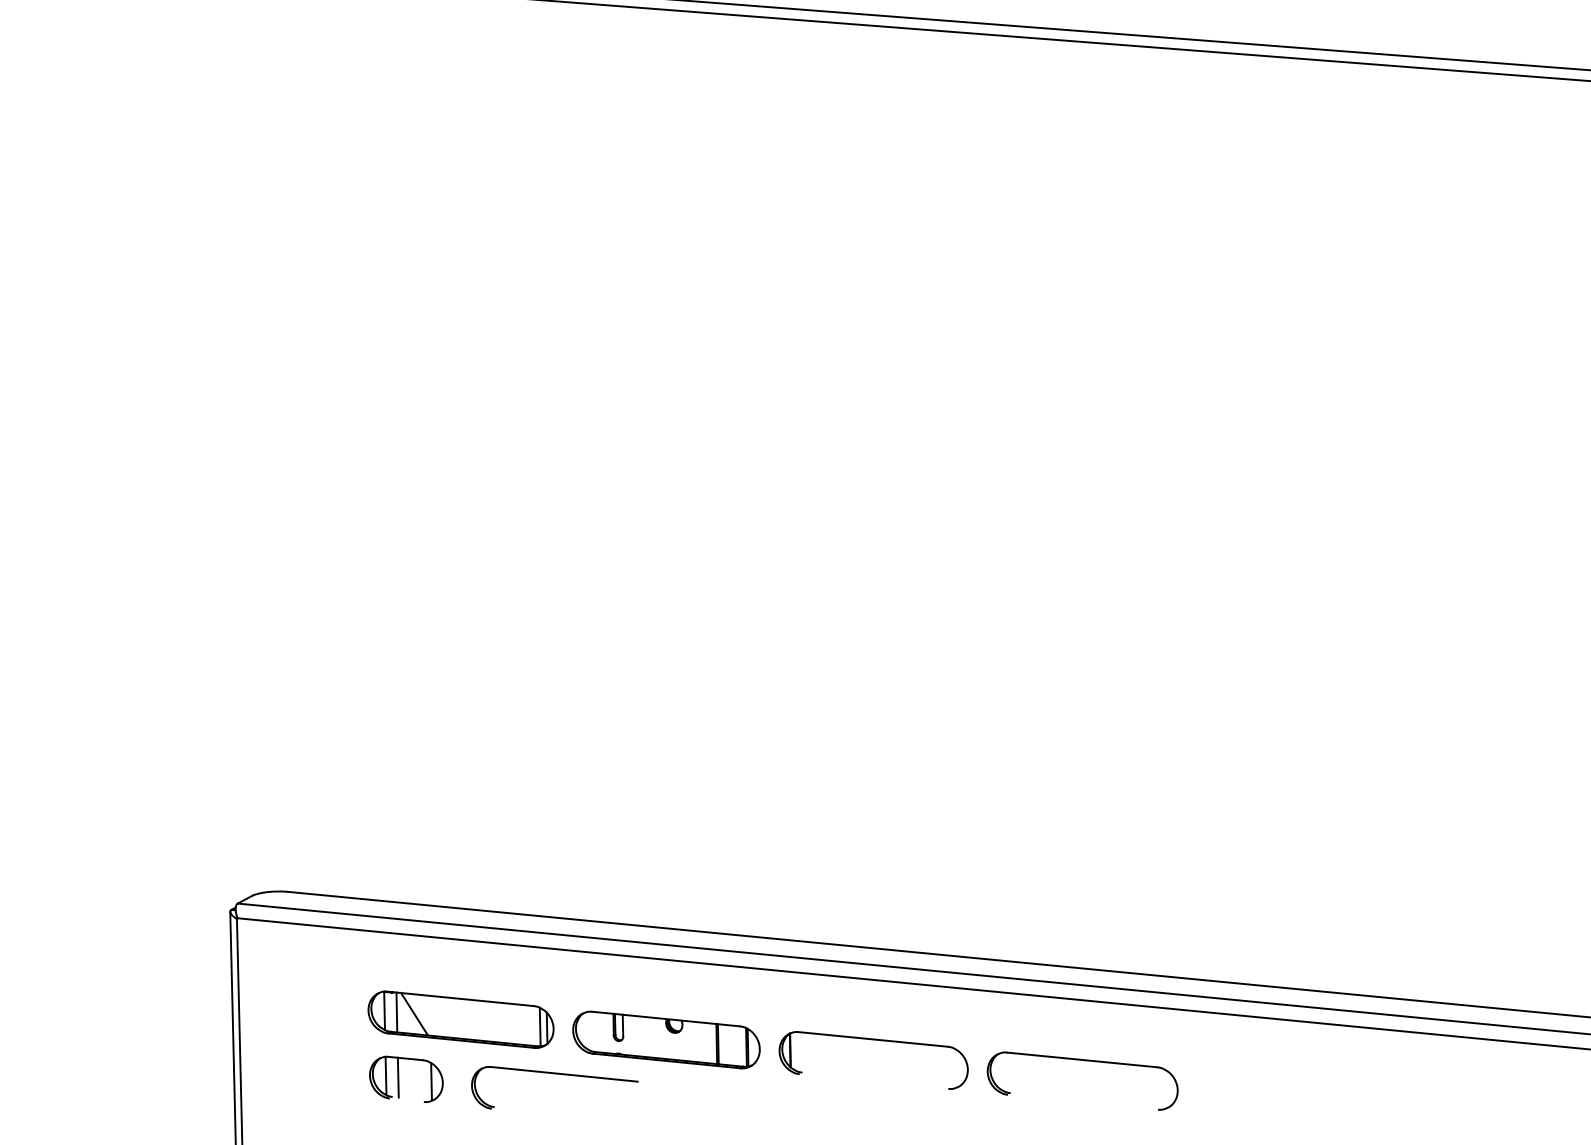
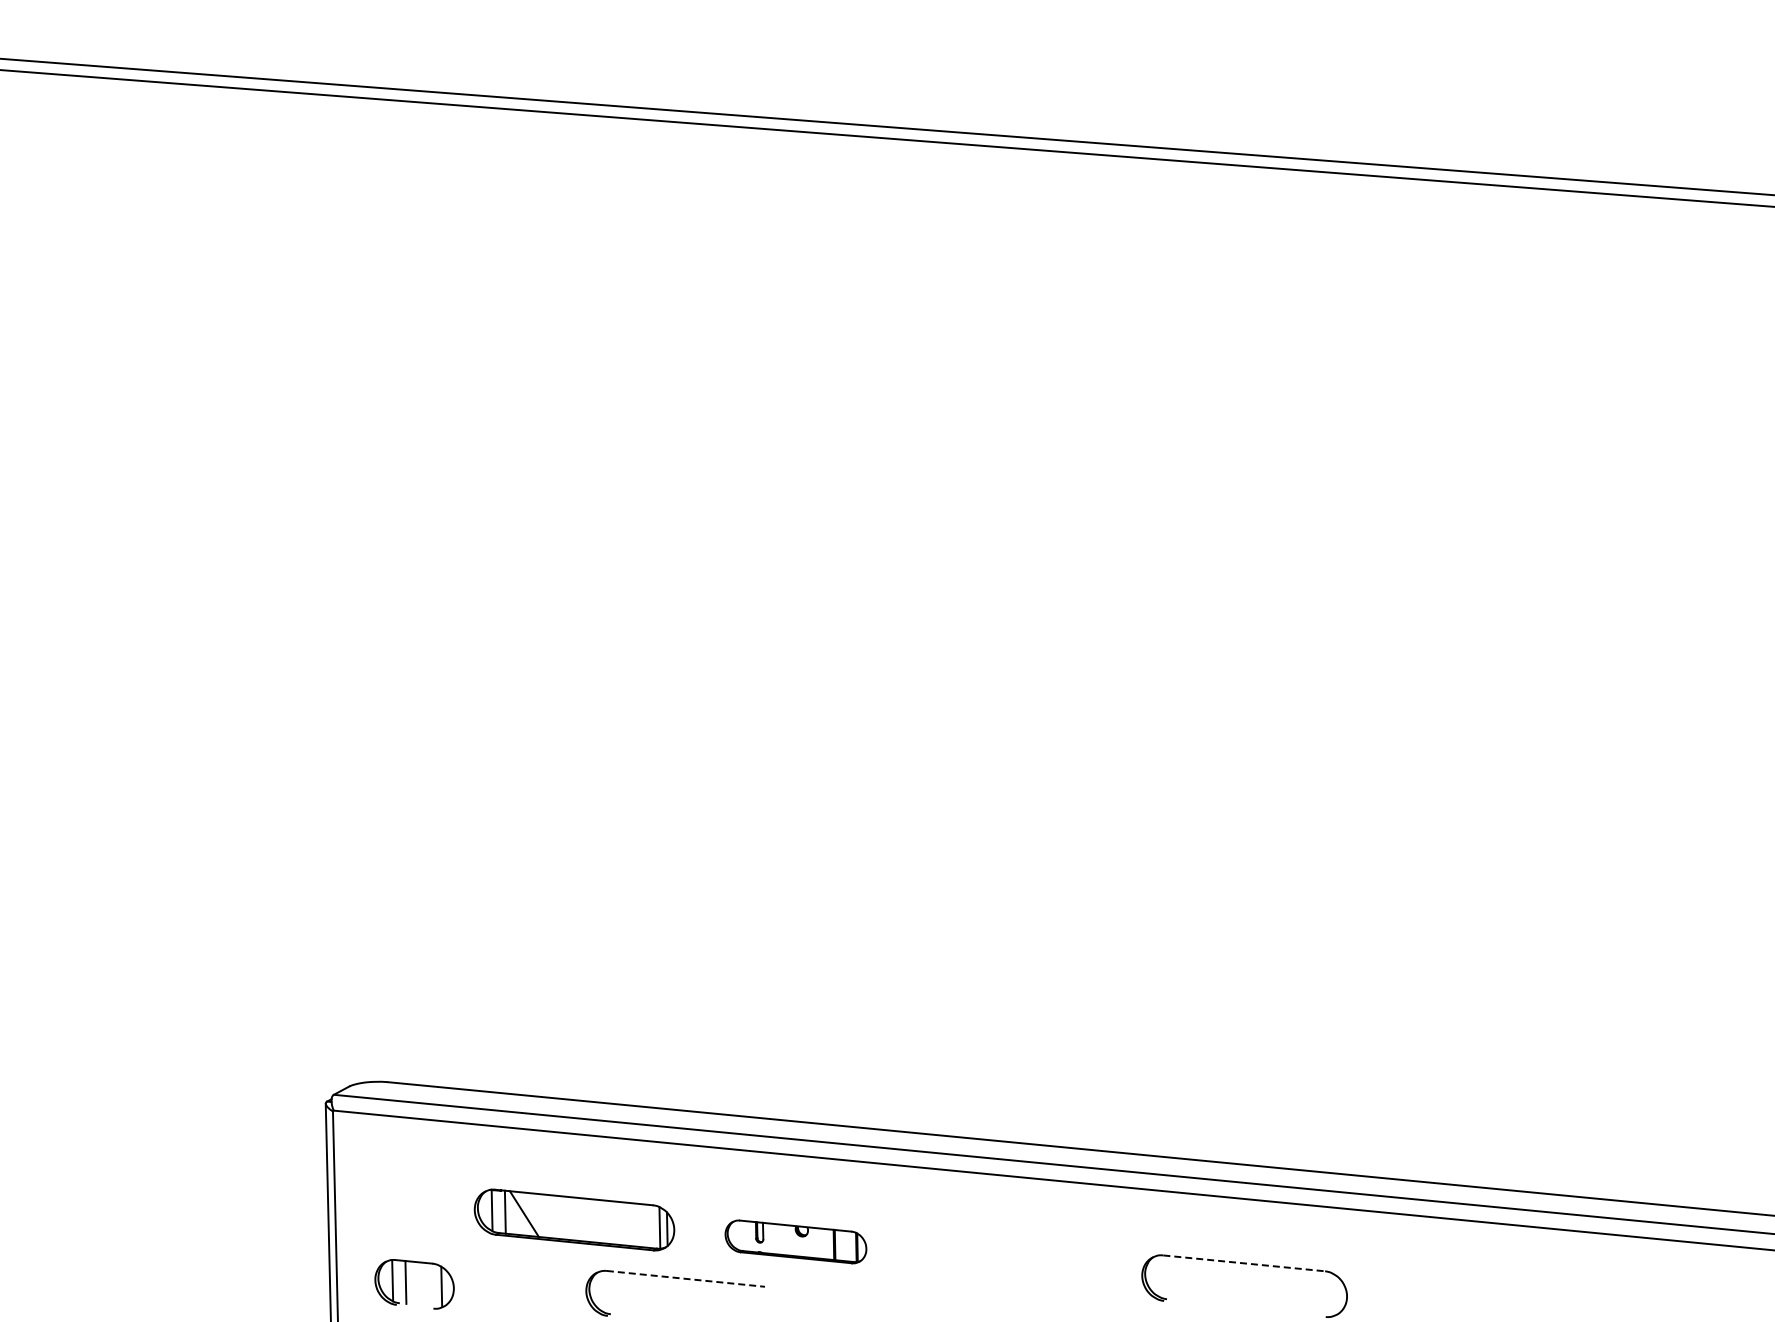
part: (666, 1039) -> (795, 1241), size x0.7
part: (873, 1040) -> (1019, 1242), removed
line: (1082, 1060) -> (1244, 1263), solid -> dashed
line: (564, 1073) -> (686, 1278), solid -> dashed
part: (398, 1079) -> (406, 1284), moved

